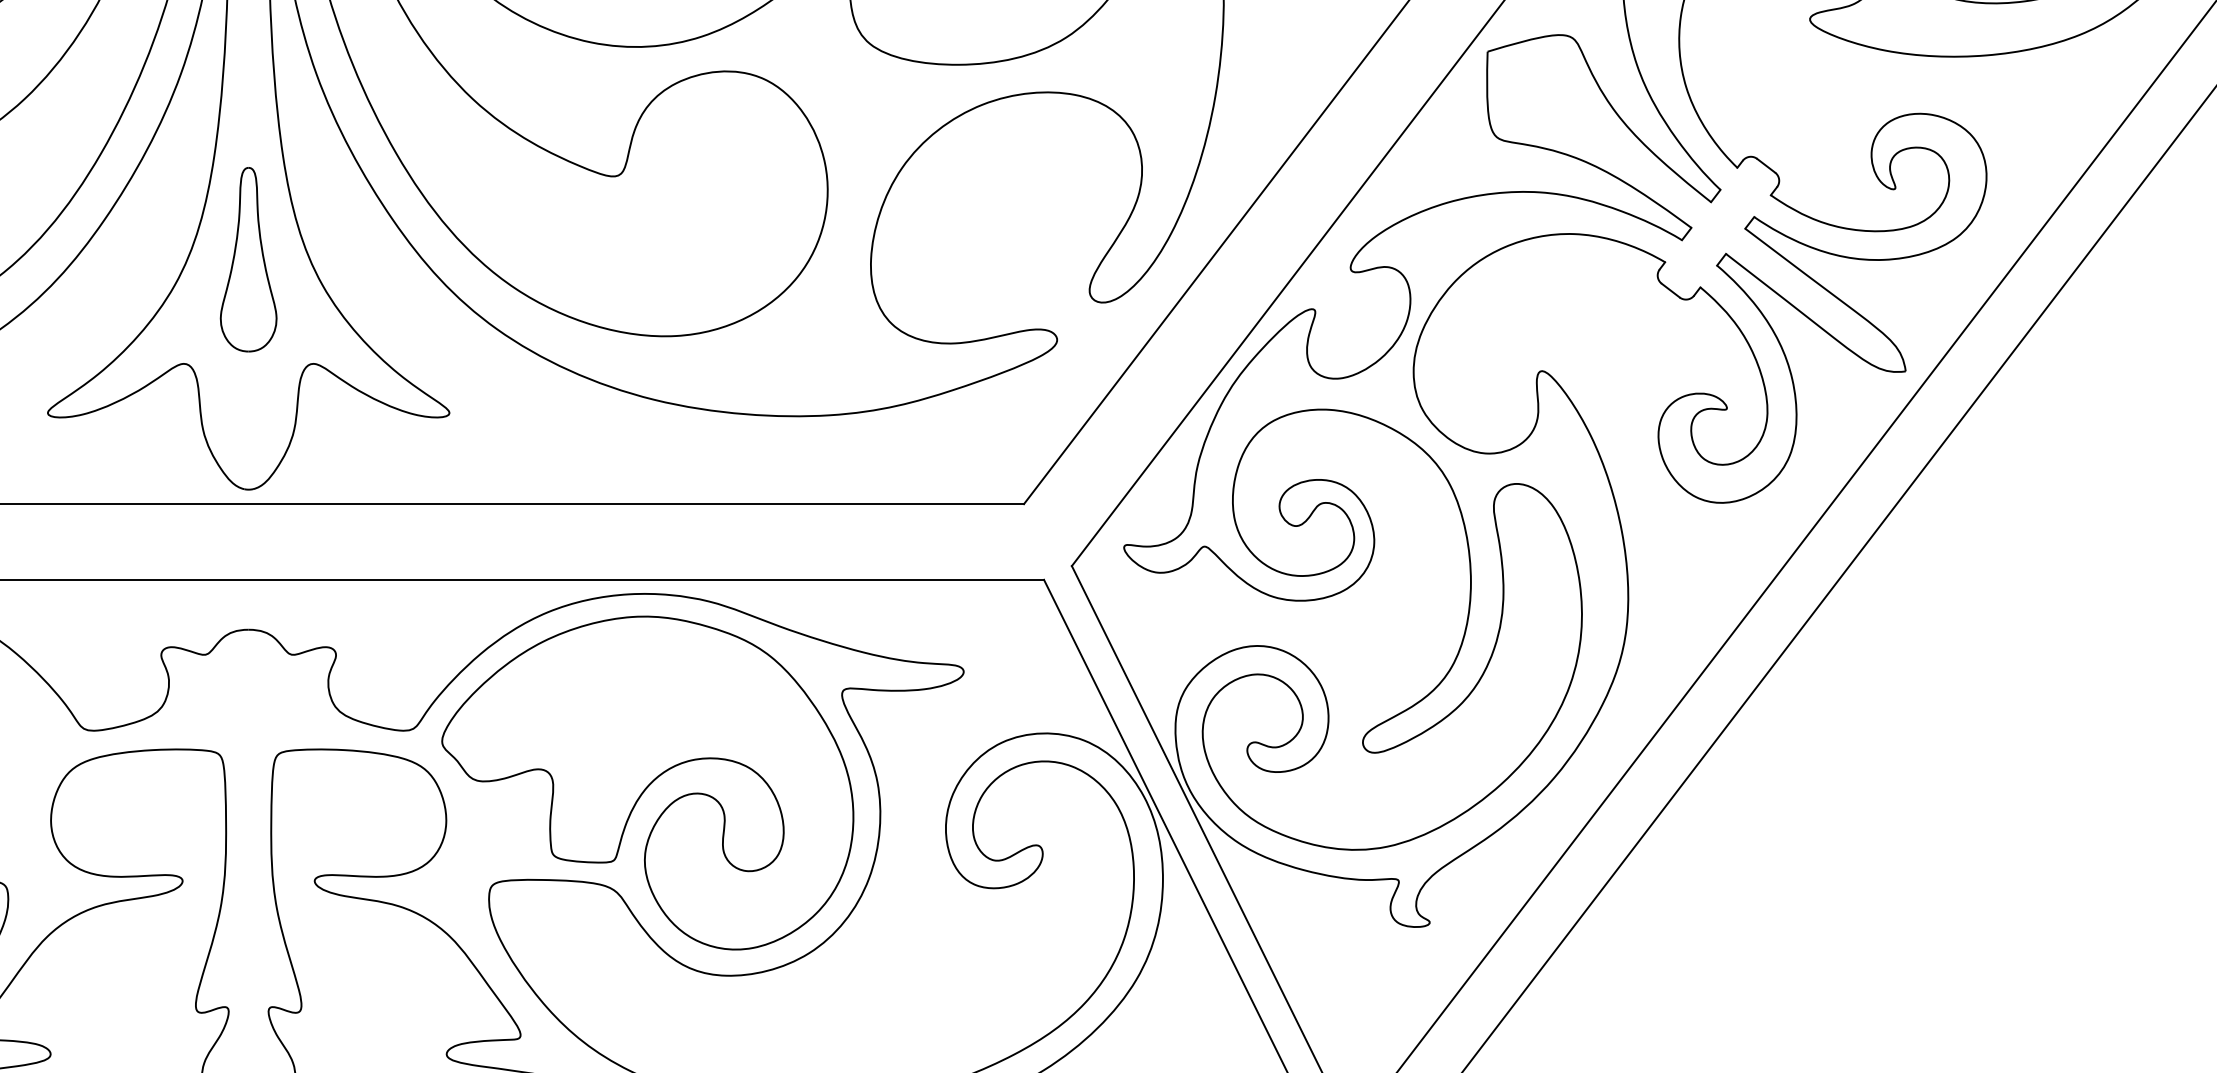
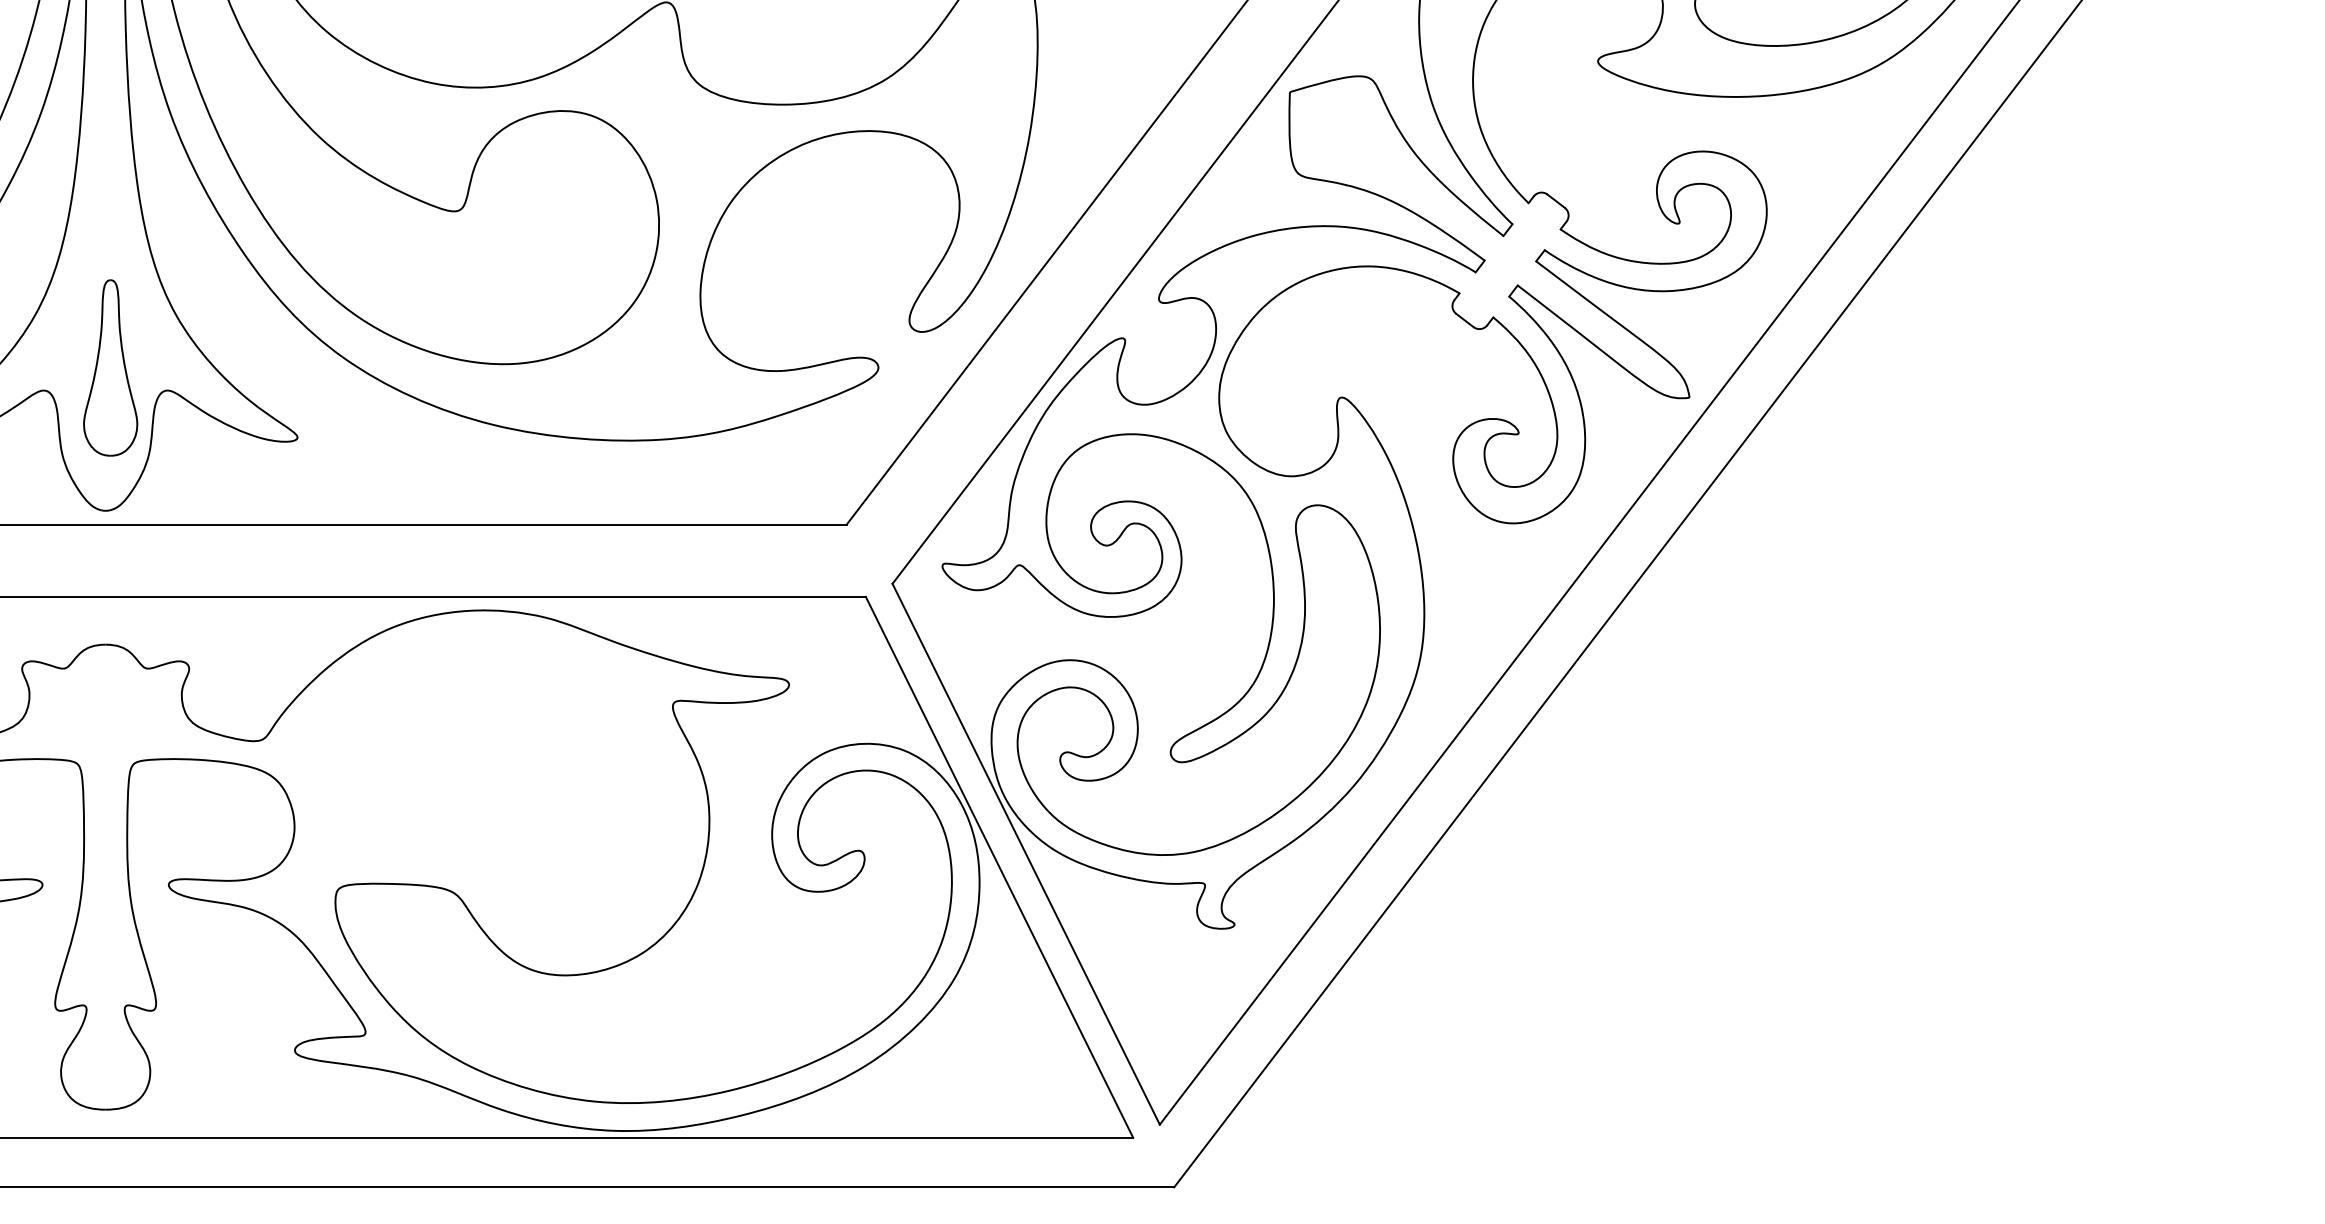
part: (248, 259) -> (110, 367), moved
part: (647, 783) -> (486, 791), removed

